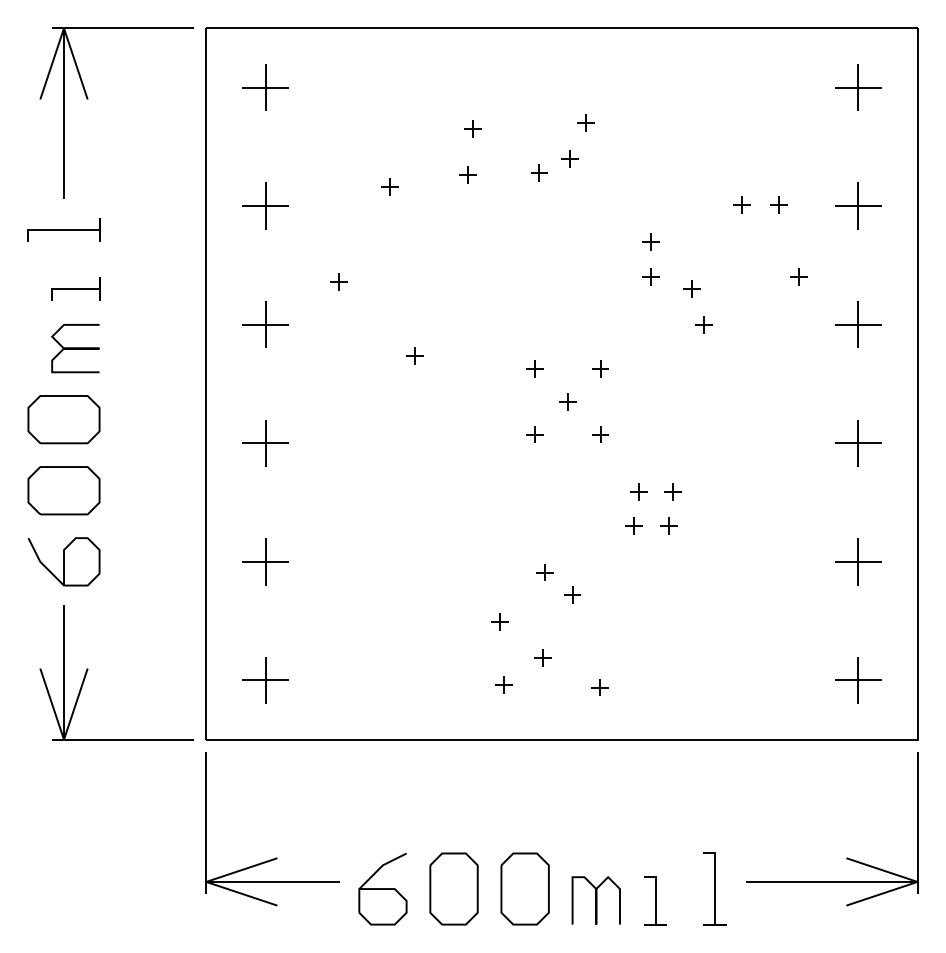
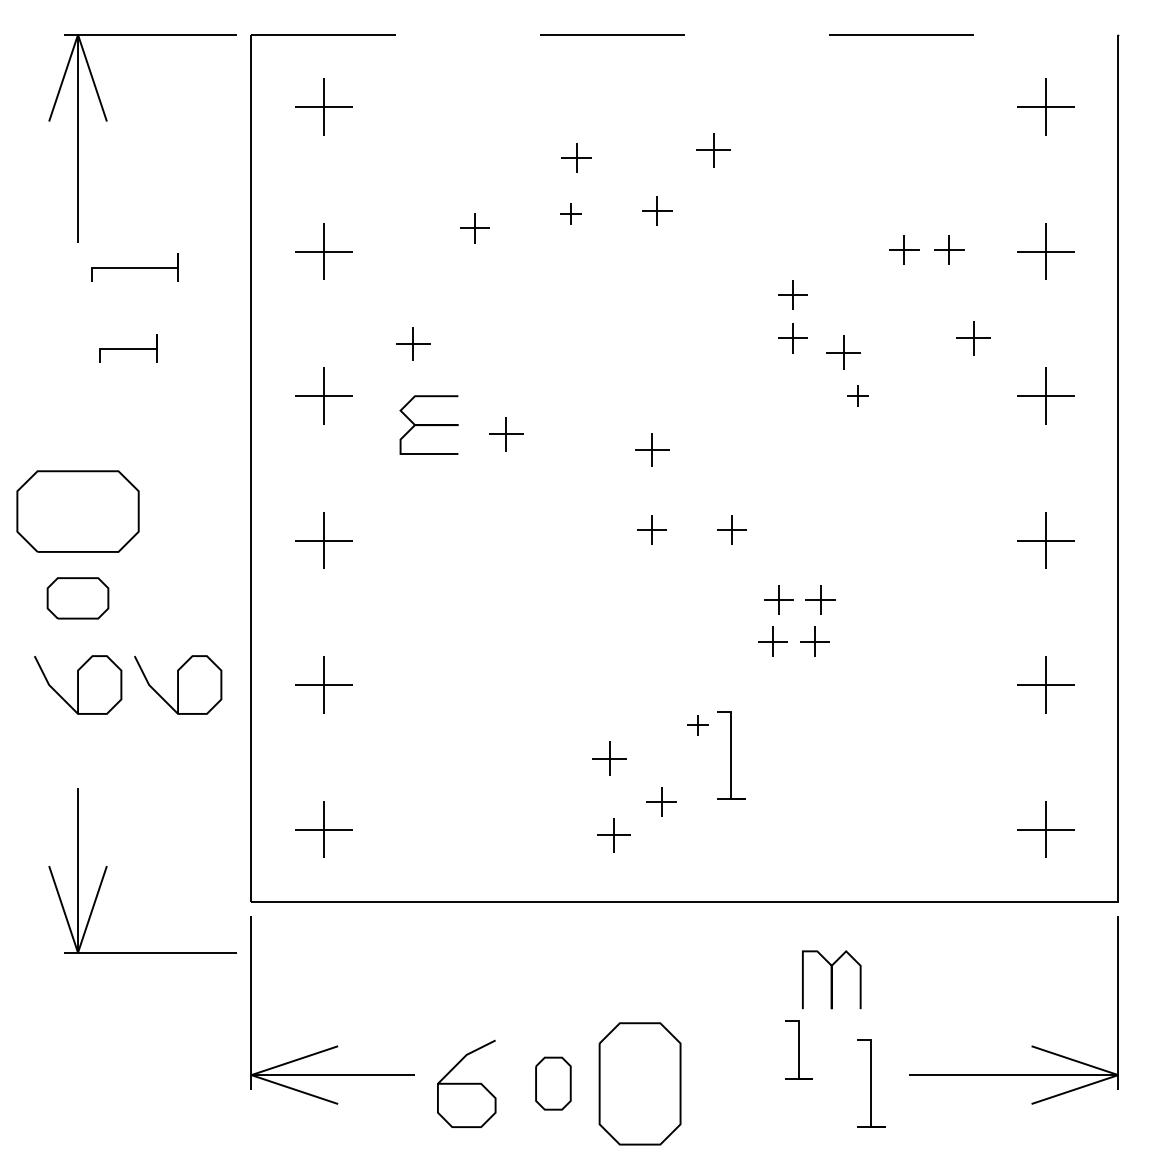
line: (562, 28) -> (685, 34), solid -> dashed
part: (585, 123) -> (713, 150), size x1.6
part: (473, 129) -> (576, 157), size x1.4
part: (569, 158) -> (694, 193), removed
part: (539, 172) -> (657, 210), size x1.4
part: (390, 187) -> (475, 228), size x1.4
part: (742, 204) -> (904, 249), size x1.4
part: (778, 204) -> (948, 249), size x1.4
line: (63, 229) -> (134, 267), moved
part: (650, 241) -> (792, 294), size x1.4
part: (650, 276) -> (792, 337), size x1.4
part: (798, 276) -> (973, 337), size x1.6
part: (338, 281) -> (412, 343), size x1.6
line: (75, 289) -> (128, 348), moved
part: (692, 289) -> (843, 352), size x1.6
curve: (75, 348) -> (428, 424), moved
part: (414, 356) -> (505, 434), size x1.6
part: (534, 368) -> (651, 449), size x1.6
part: (600, 368) -> (731, 449), removed
part: (567, 401) -> (691, 489), removed
part: (63, 419) -> (77, 511), size x1.4
part: (534, 434) -> (651, 529), size x1.4
part: (600, 434) -> (731, 529), size x1.4
part: (63, 490) -> (77, 598), size x0.7
part: (638, 491) -> (778, 599), size x1.4
part: (673, 491) -> (820, 599), size x1.4
part: (633, 526) -> (772, 641), size x1.4
part: (668, 526) -> (814, 641), size x1.4
curve: (146, 561) -> (178, 684), added
part: (545, 572) -> (664, 697), removed
line: (600, 619) -> (731, 755), added
part: (500, 622) -> (609, 758), size x1.6
part: (542, 657) -> (661, 801), size x1.4
part: (88, 670) -> (107, 868), moved
part: (503, 684) -> (613, 834), size x1.6
part: (599, 686) -> (730, 837), removed
part: (454, 888) -> (553, 1083), size x0.6
part: (524, 888) -> (639, 1083), size x1.4
curve: (596, 900) -> (831, 979), moved
line: (655, 900) -> (798, 1049), moved

